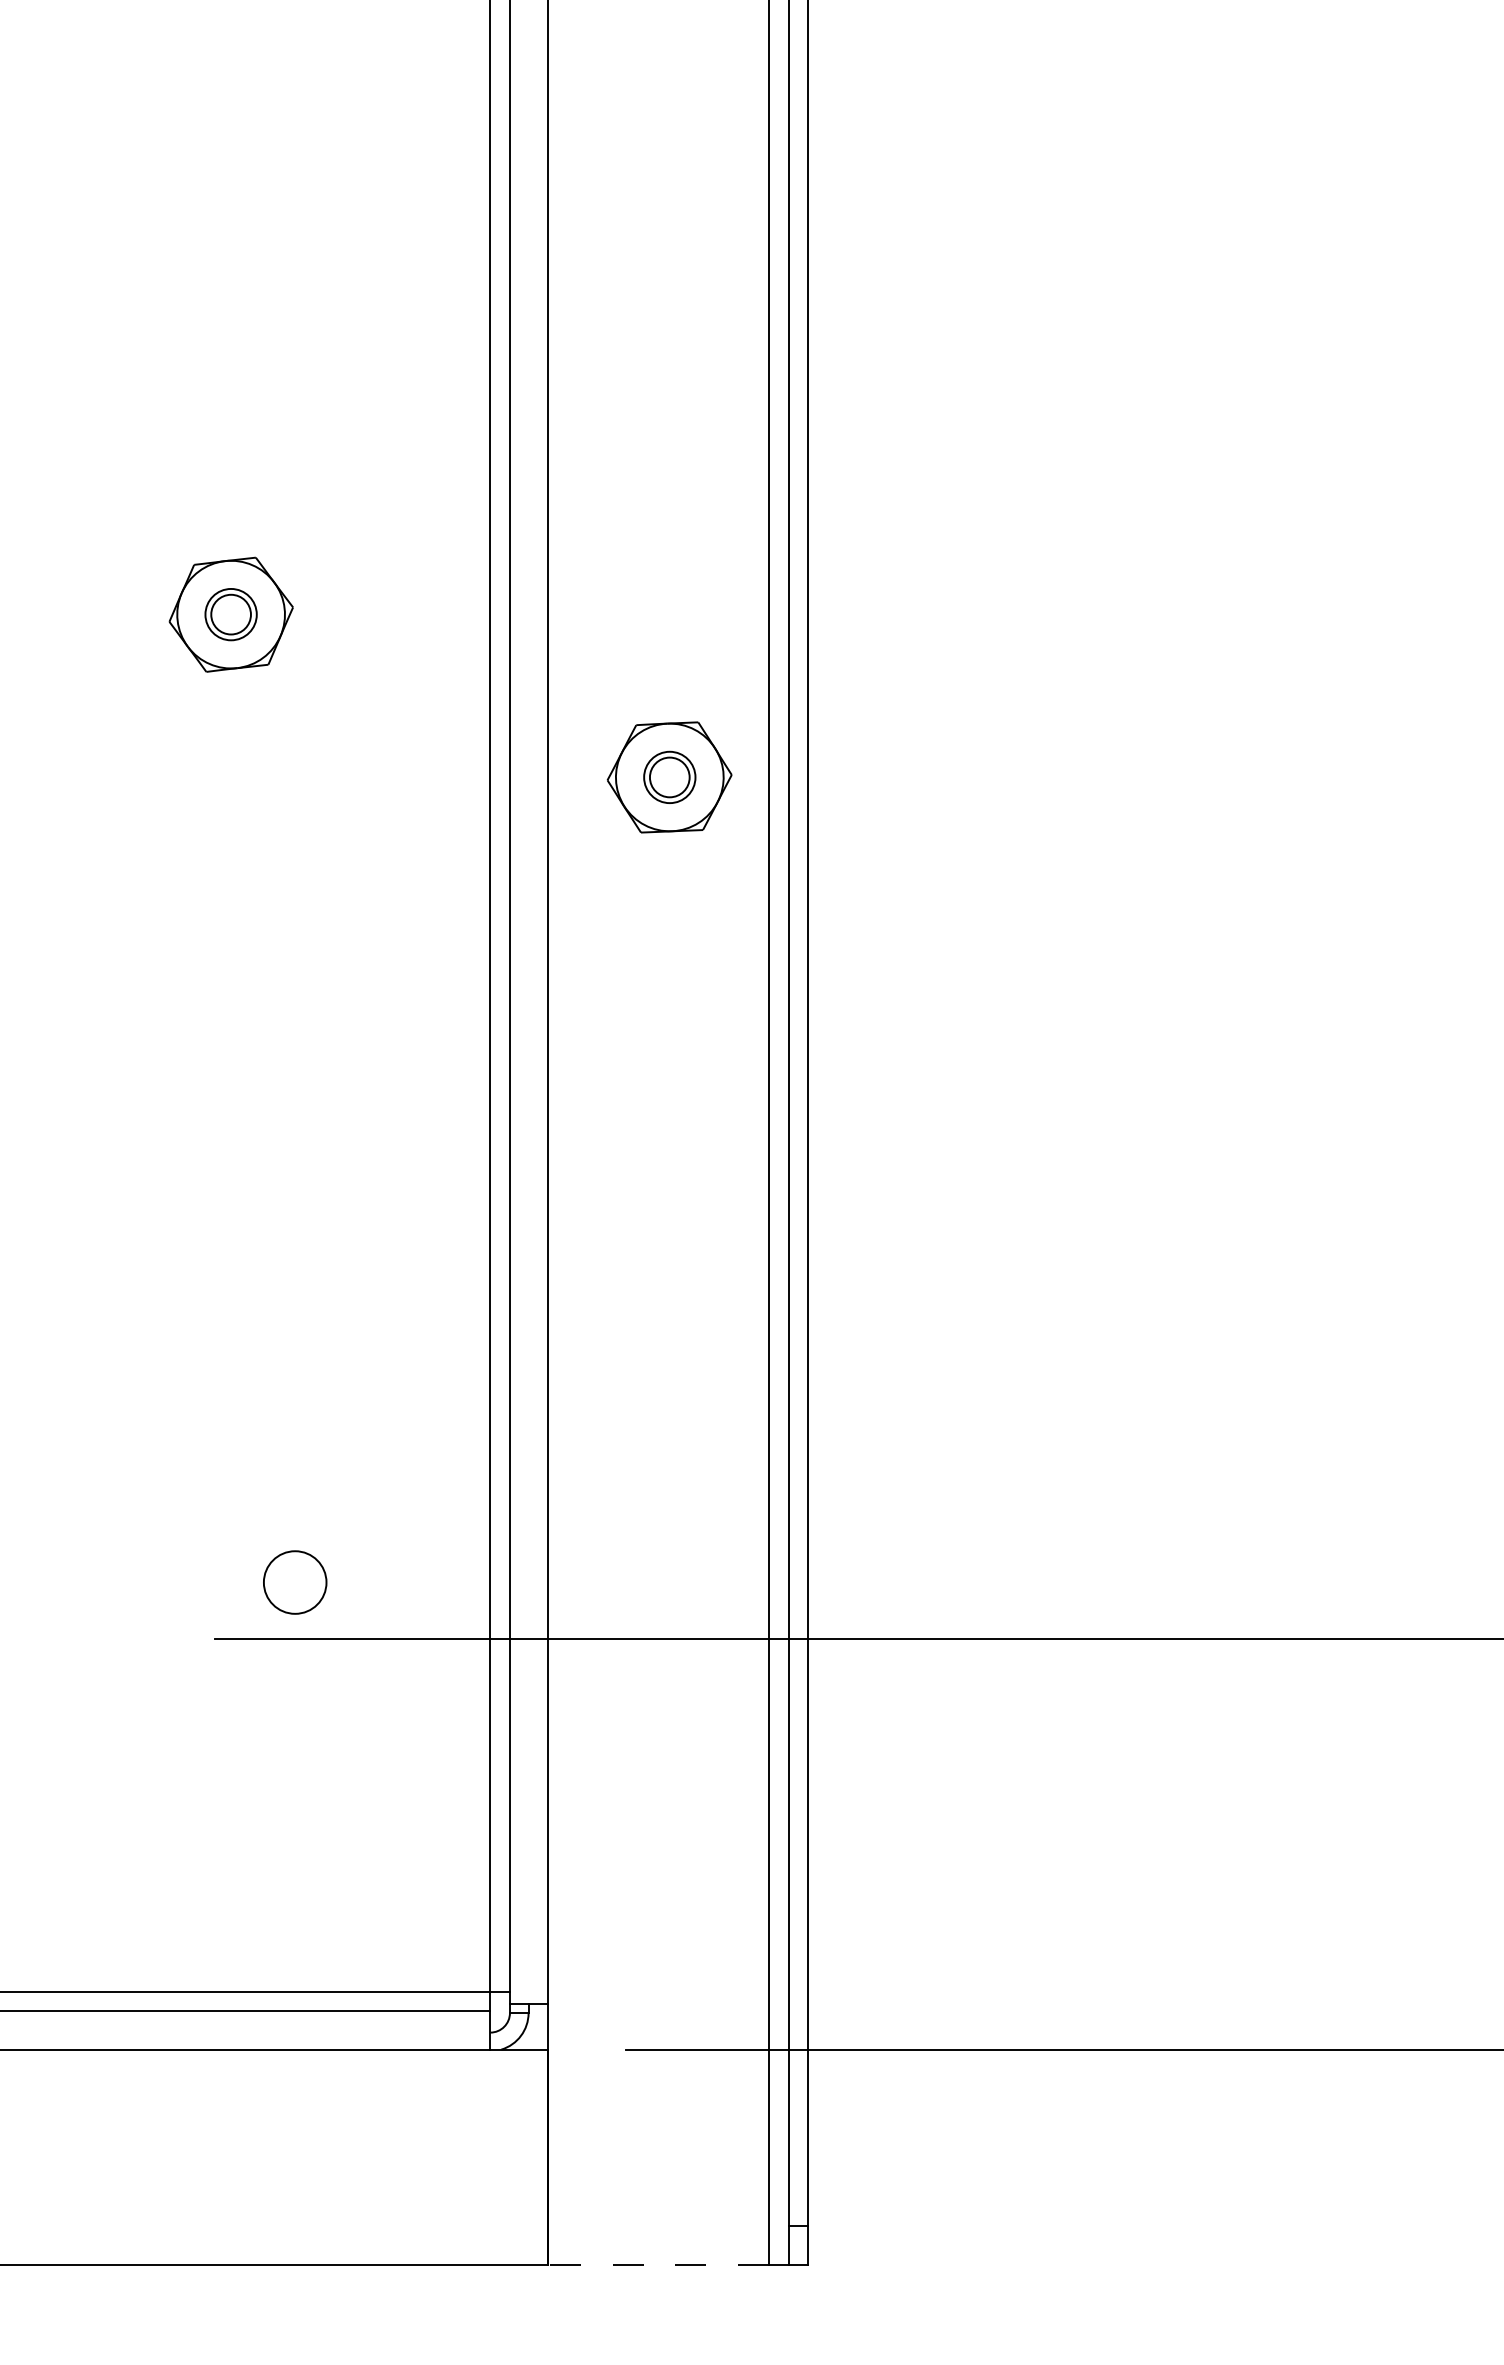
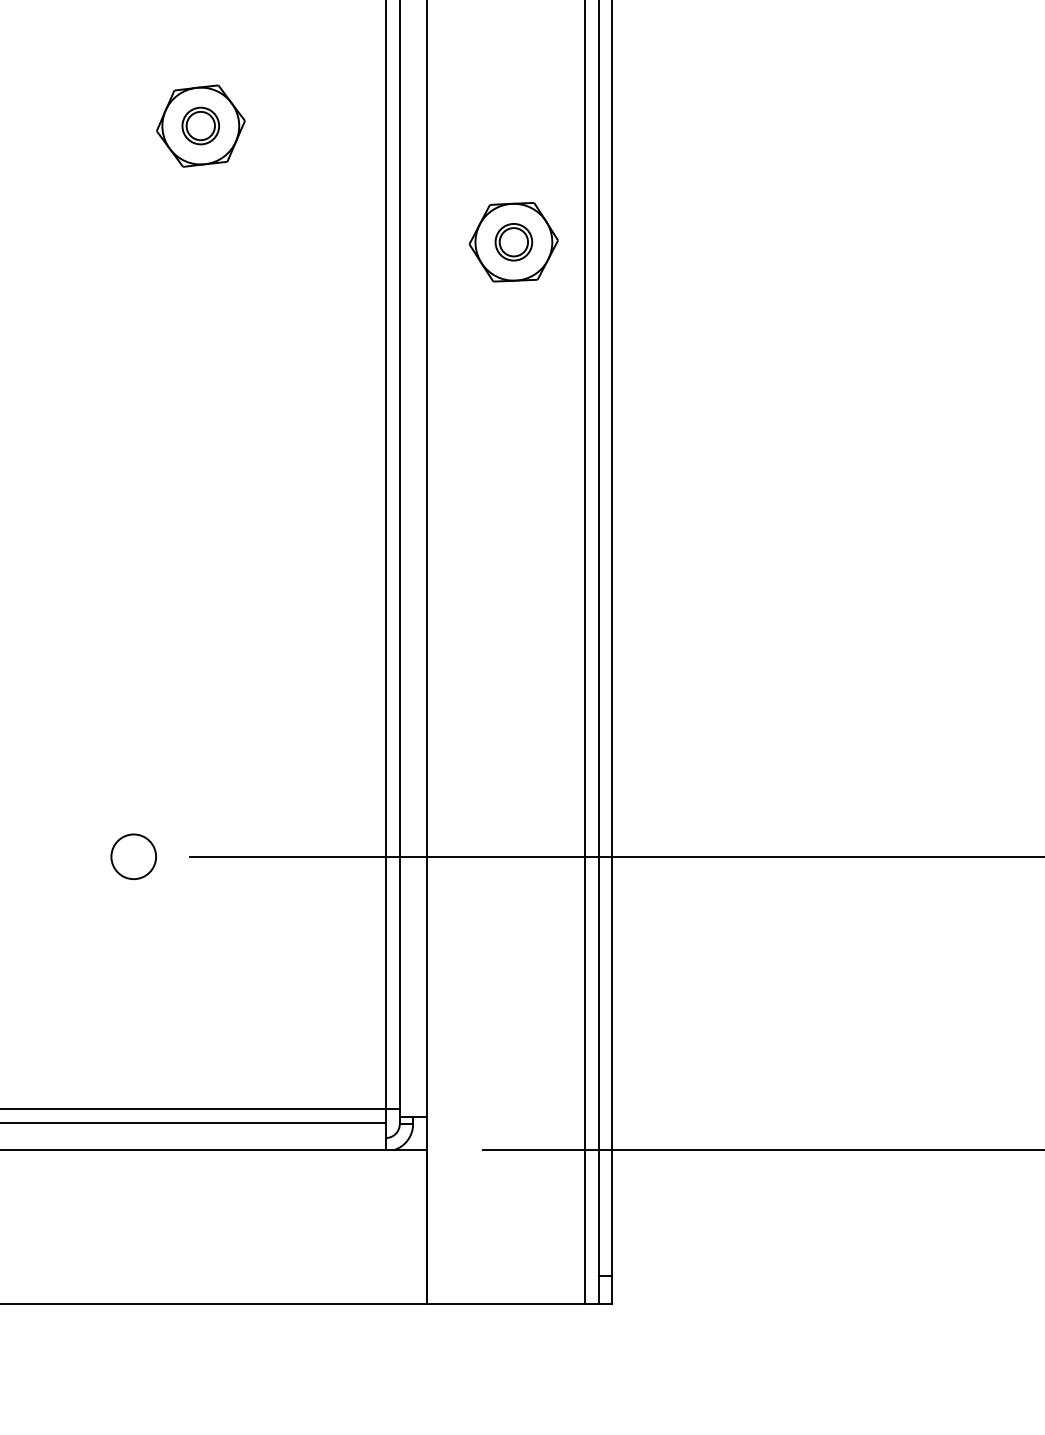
circle: (295, 1582) -> (133, 856), moved
line: (658, 2264) -> (505, 1303), dashed -> solid

